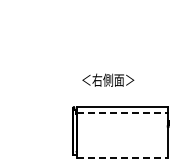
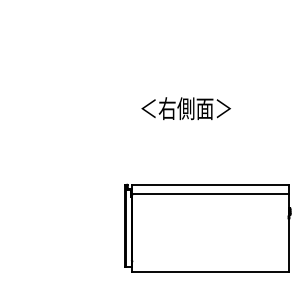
text: (108, 79) -> (186, 107), moved
line: (122, 113) -> (210, 195), dashed -> solid
line: (122, 158) -> (210, 272), dashed -> solid

